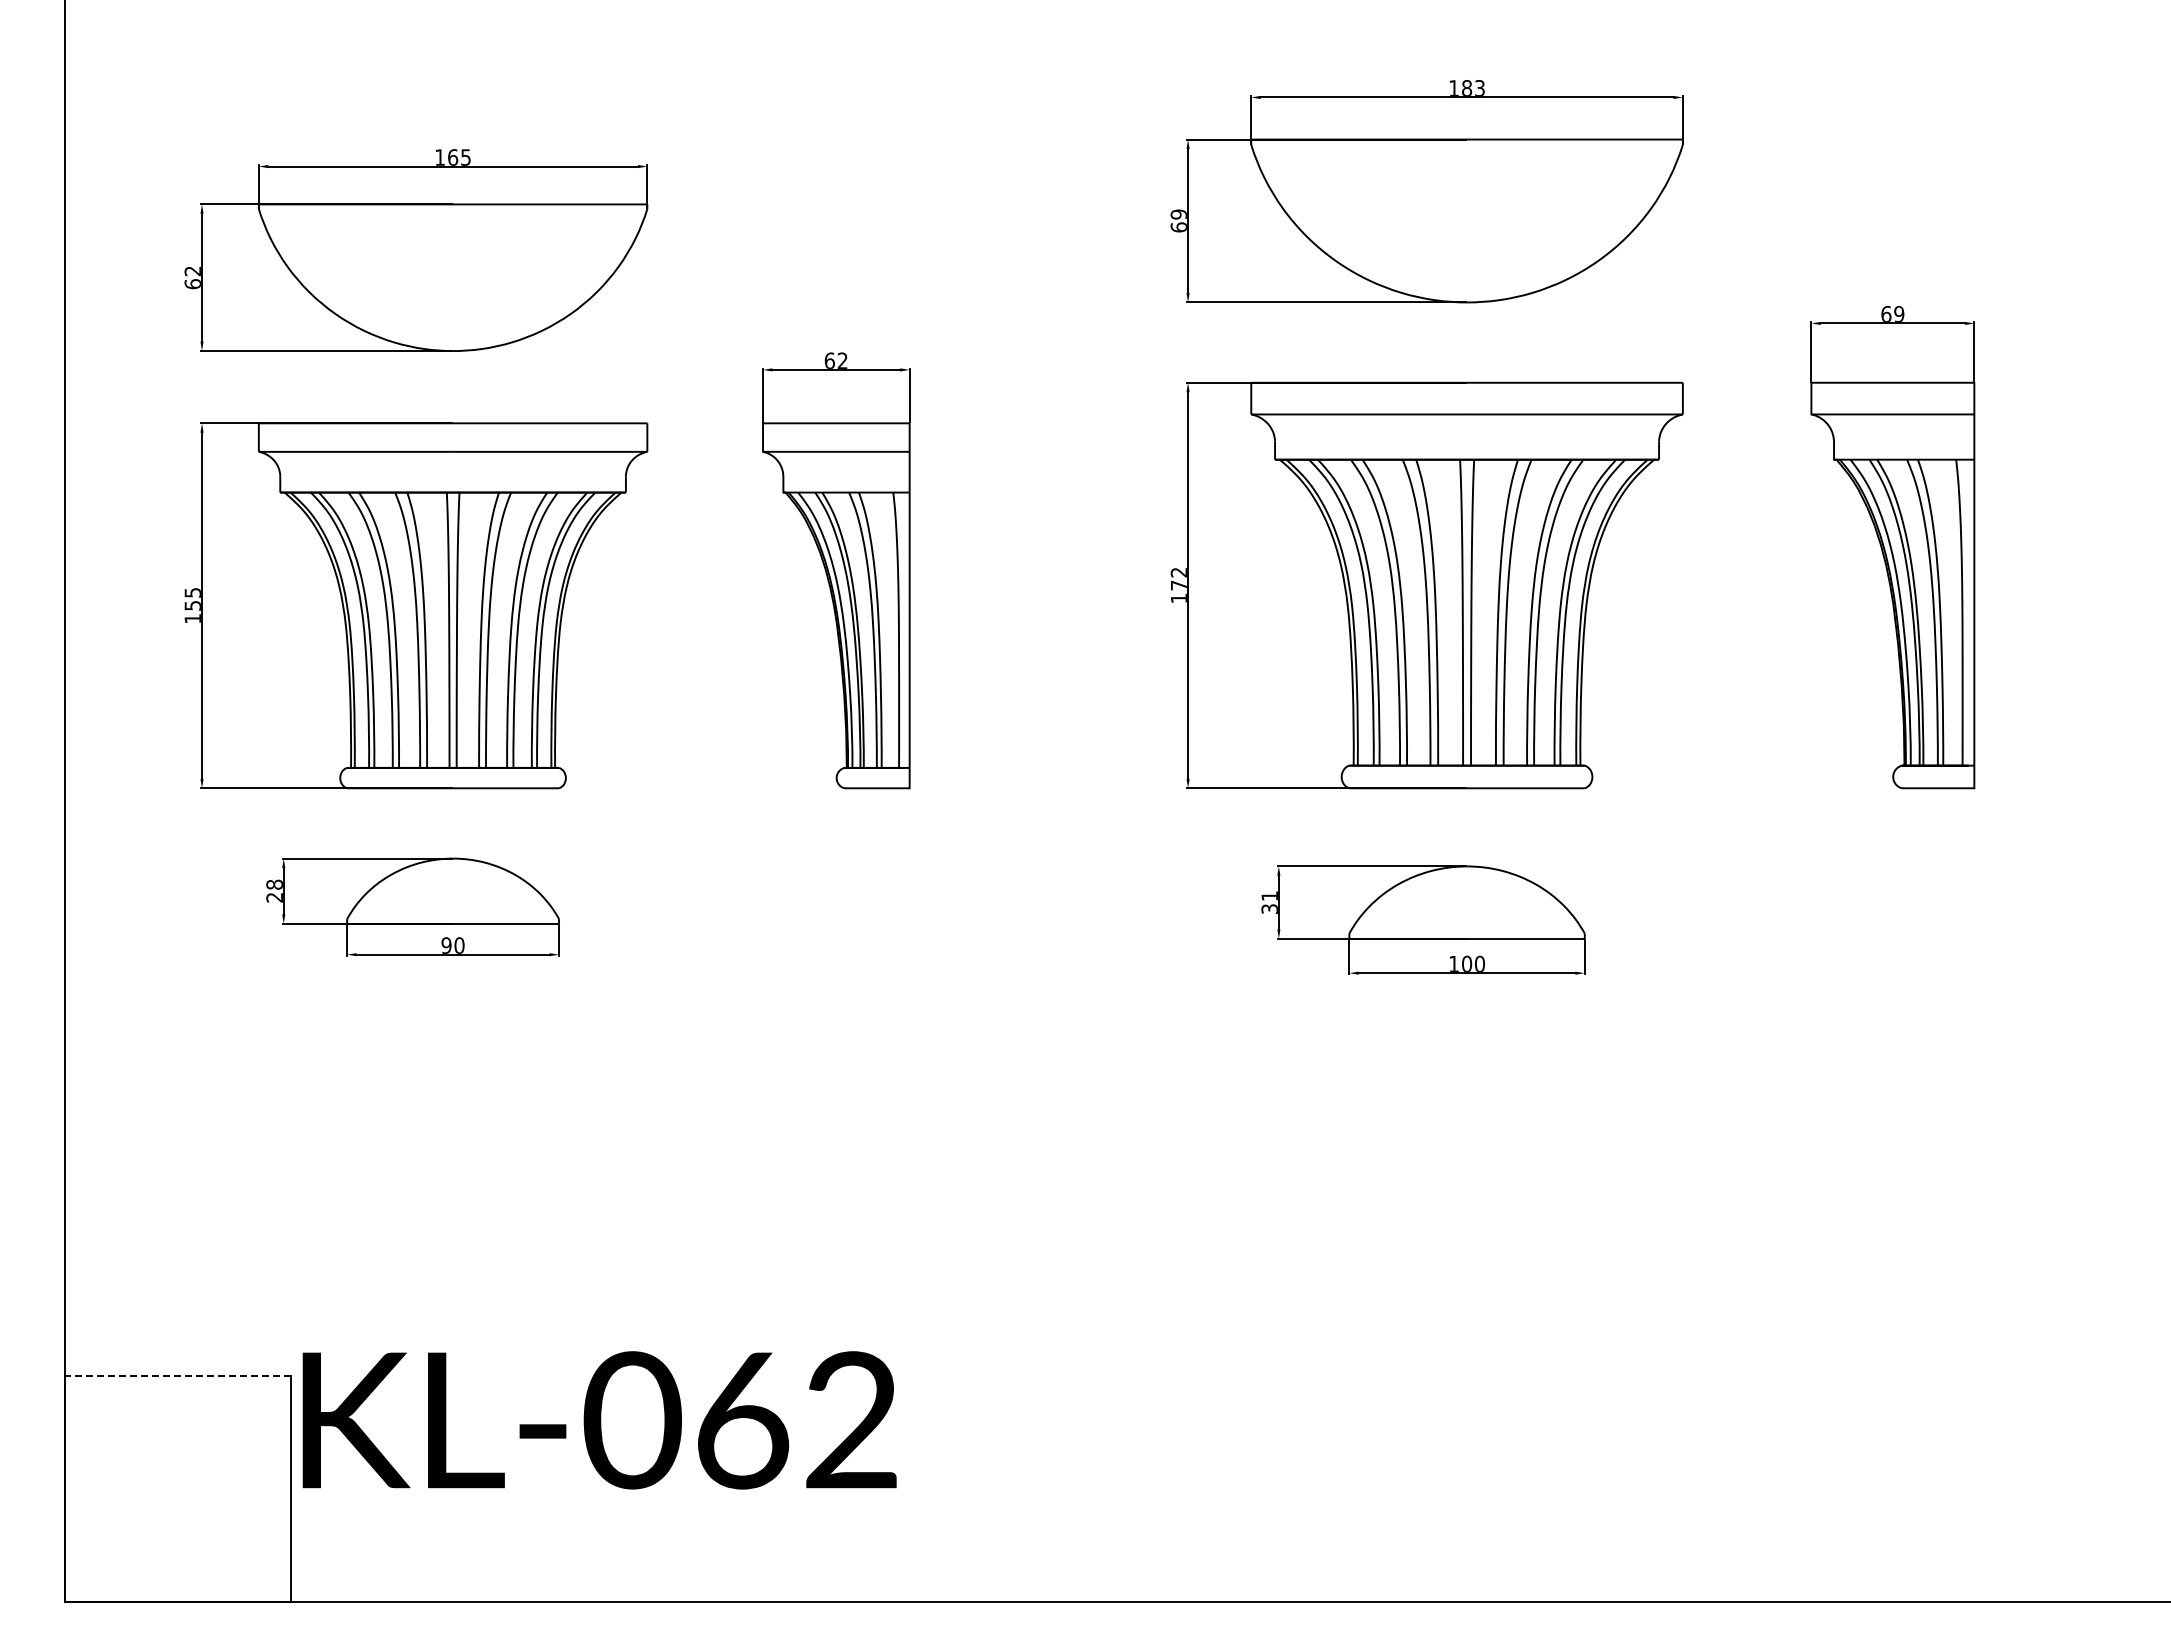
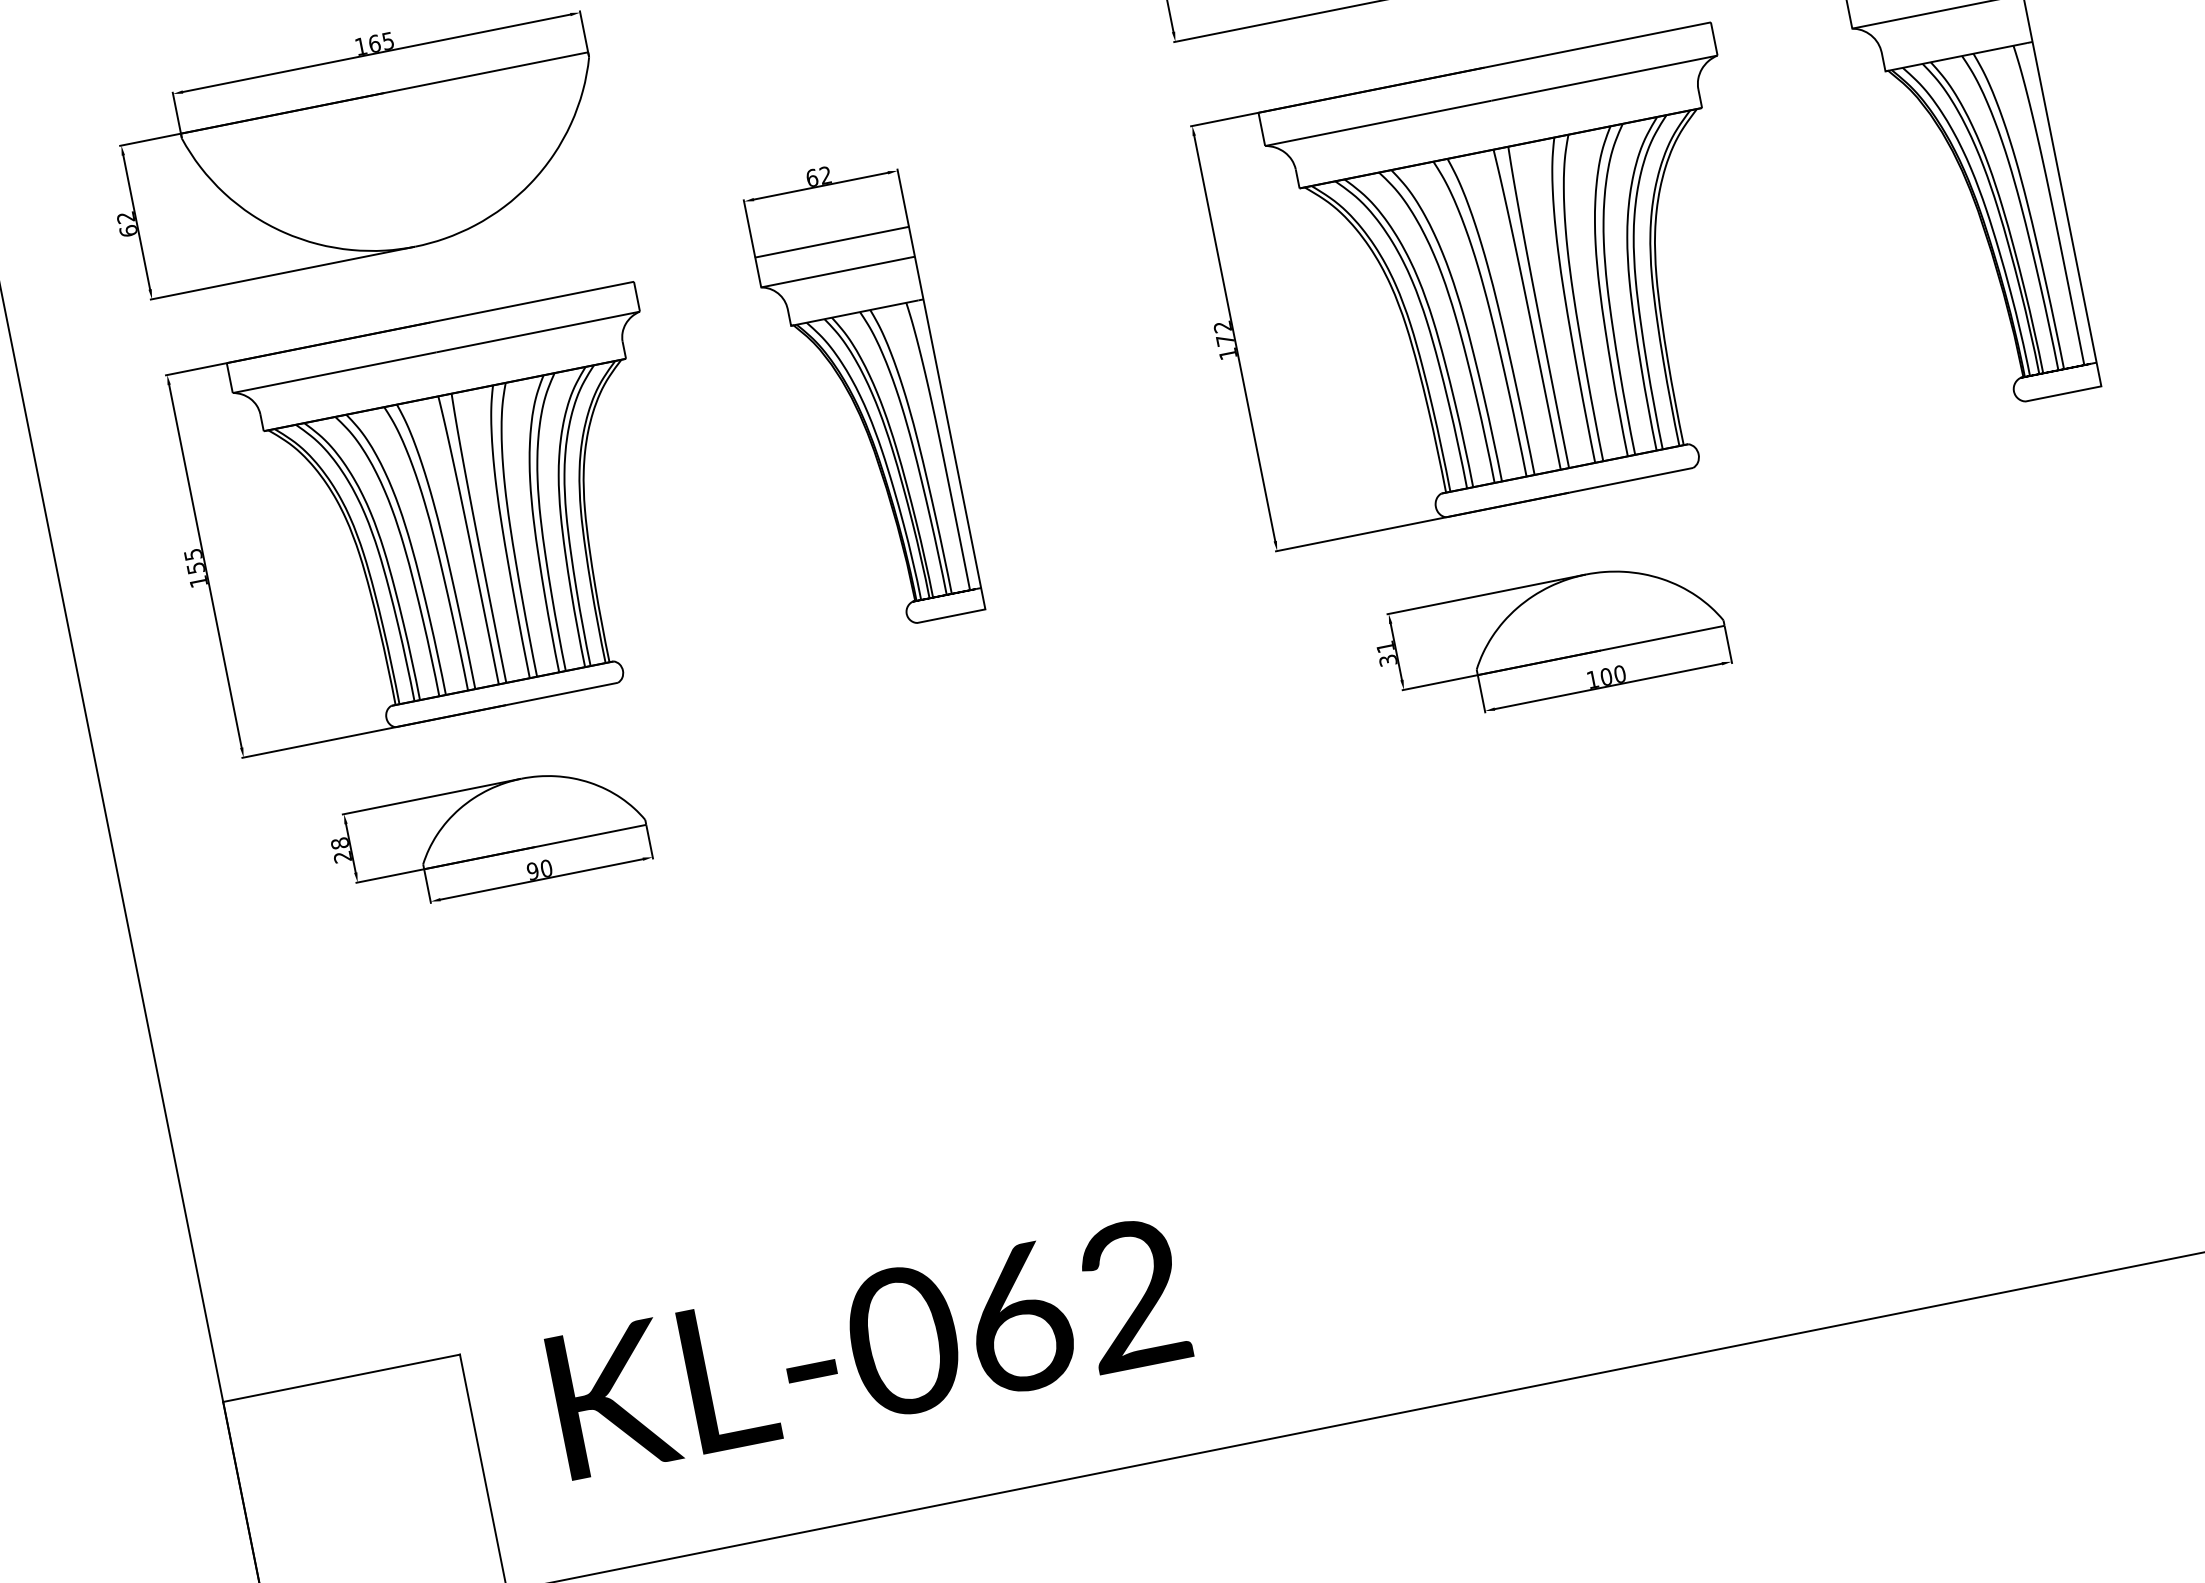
line: (178, 1375) -> (342, 1378), dashed -> solid
text: (599, 1420) -> (869, 1347), moved

